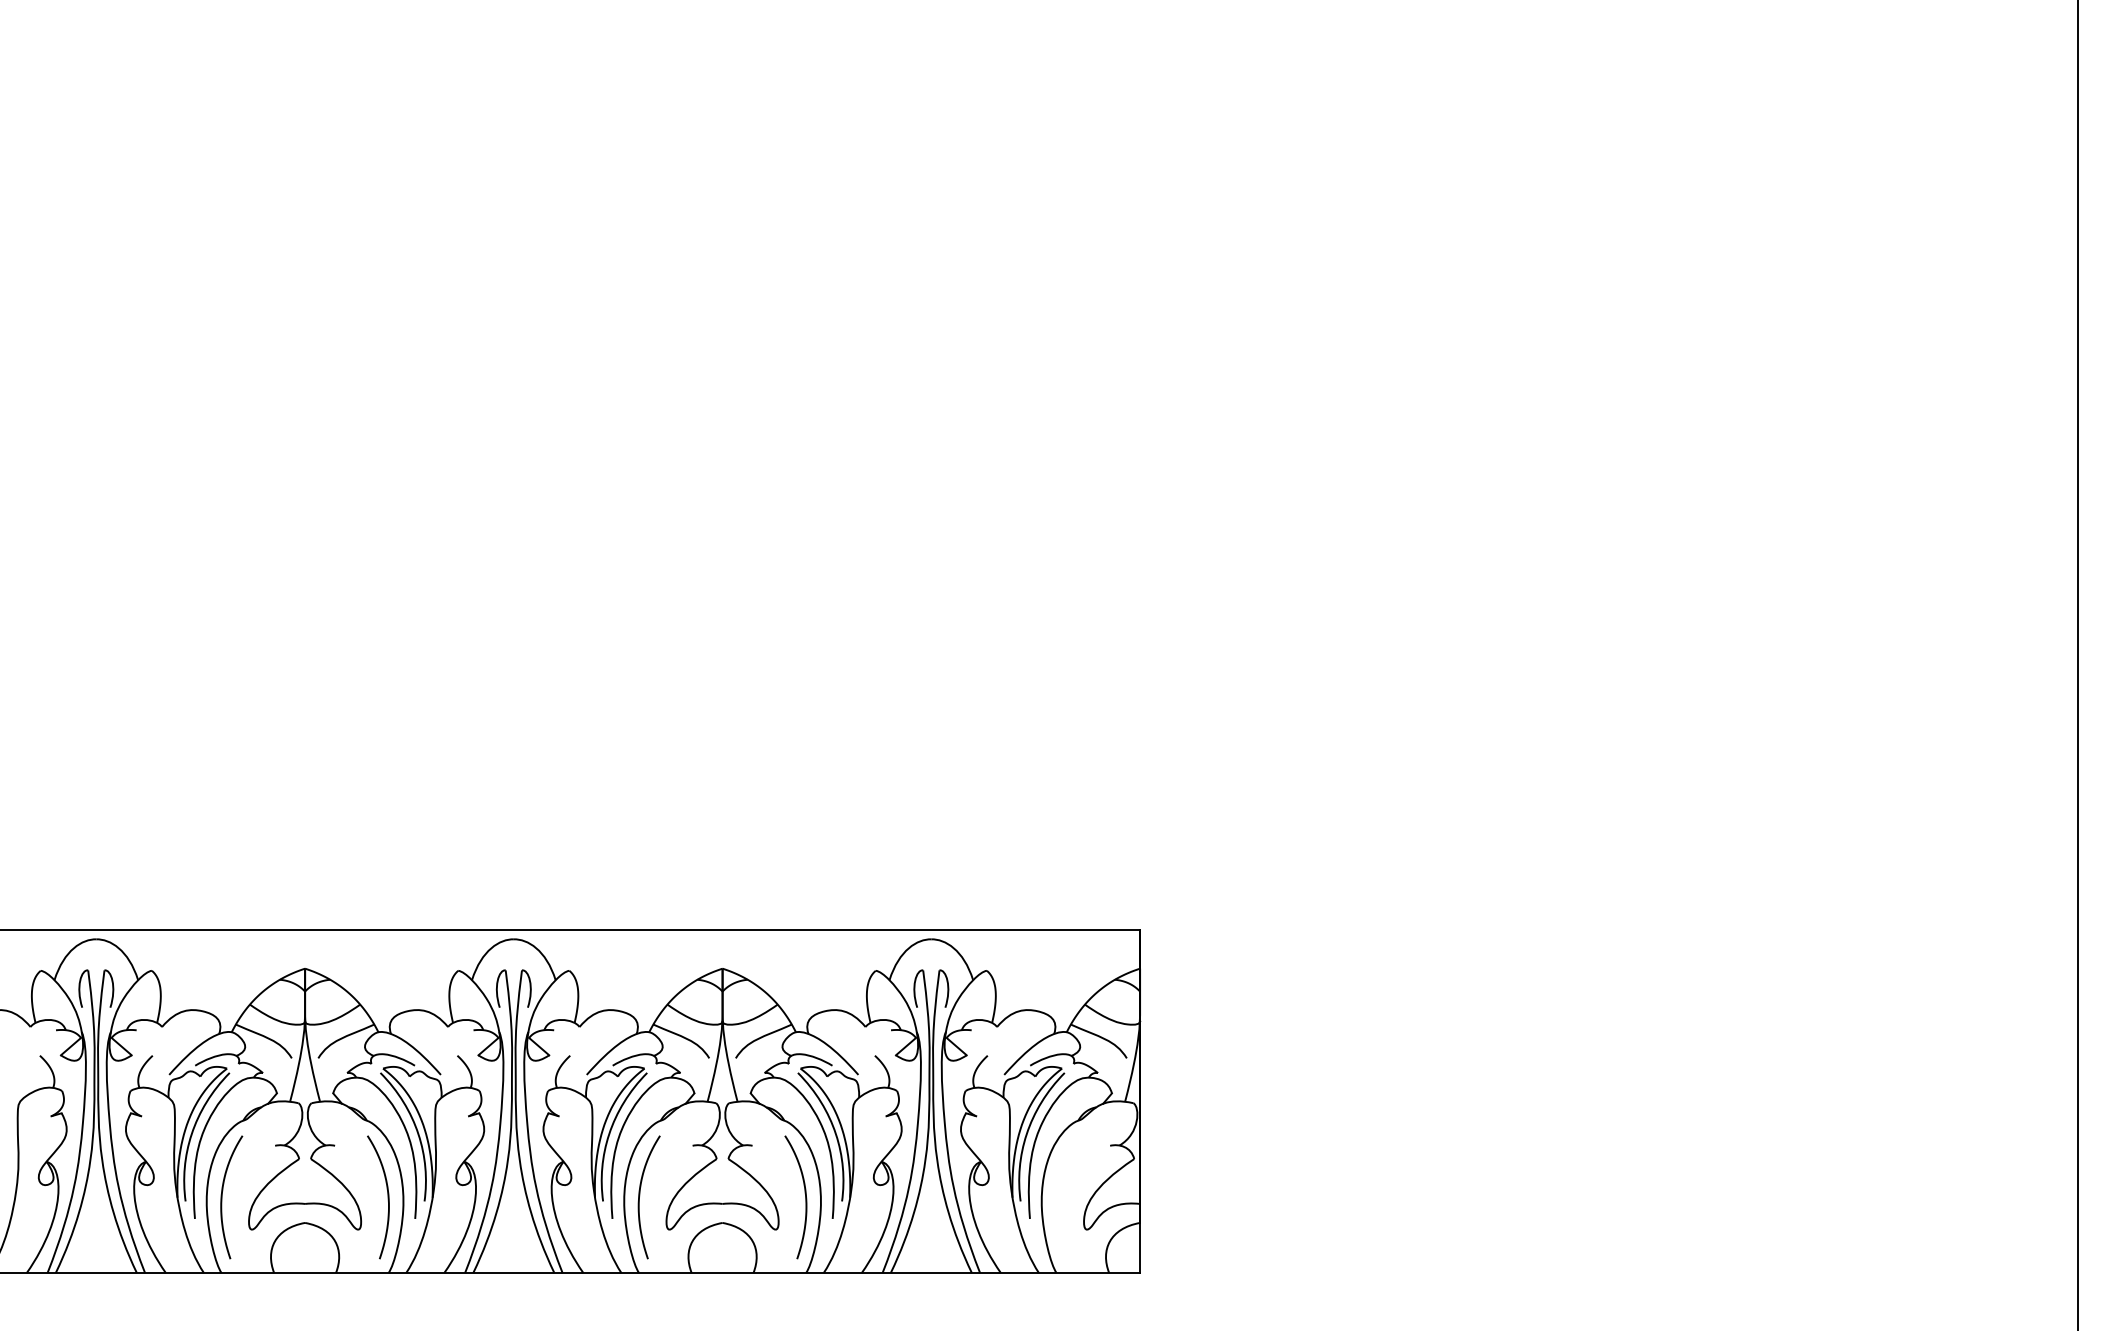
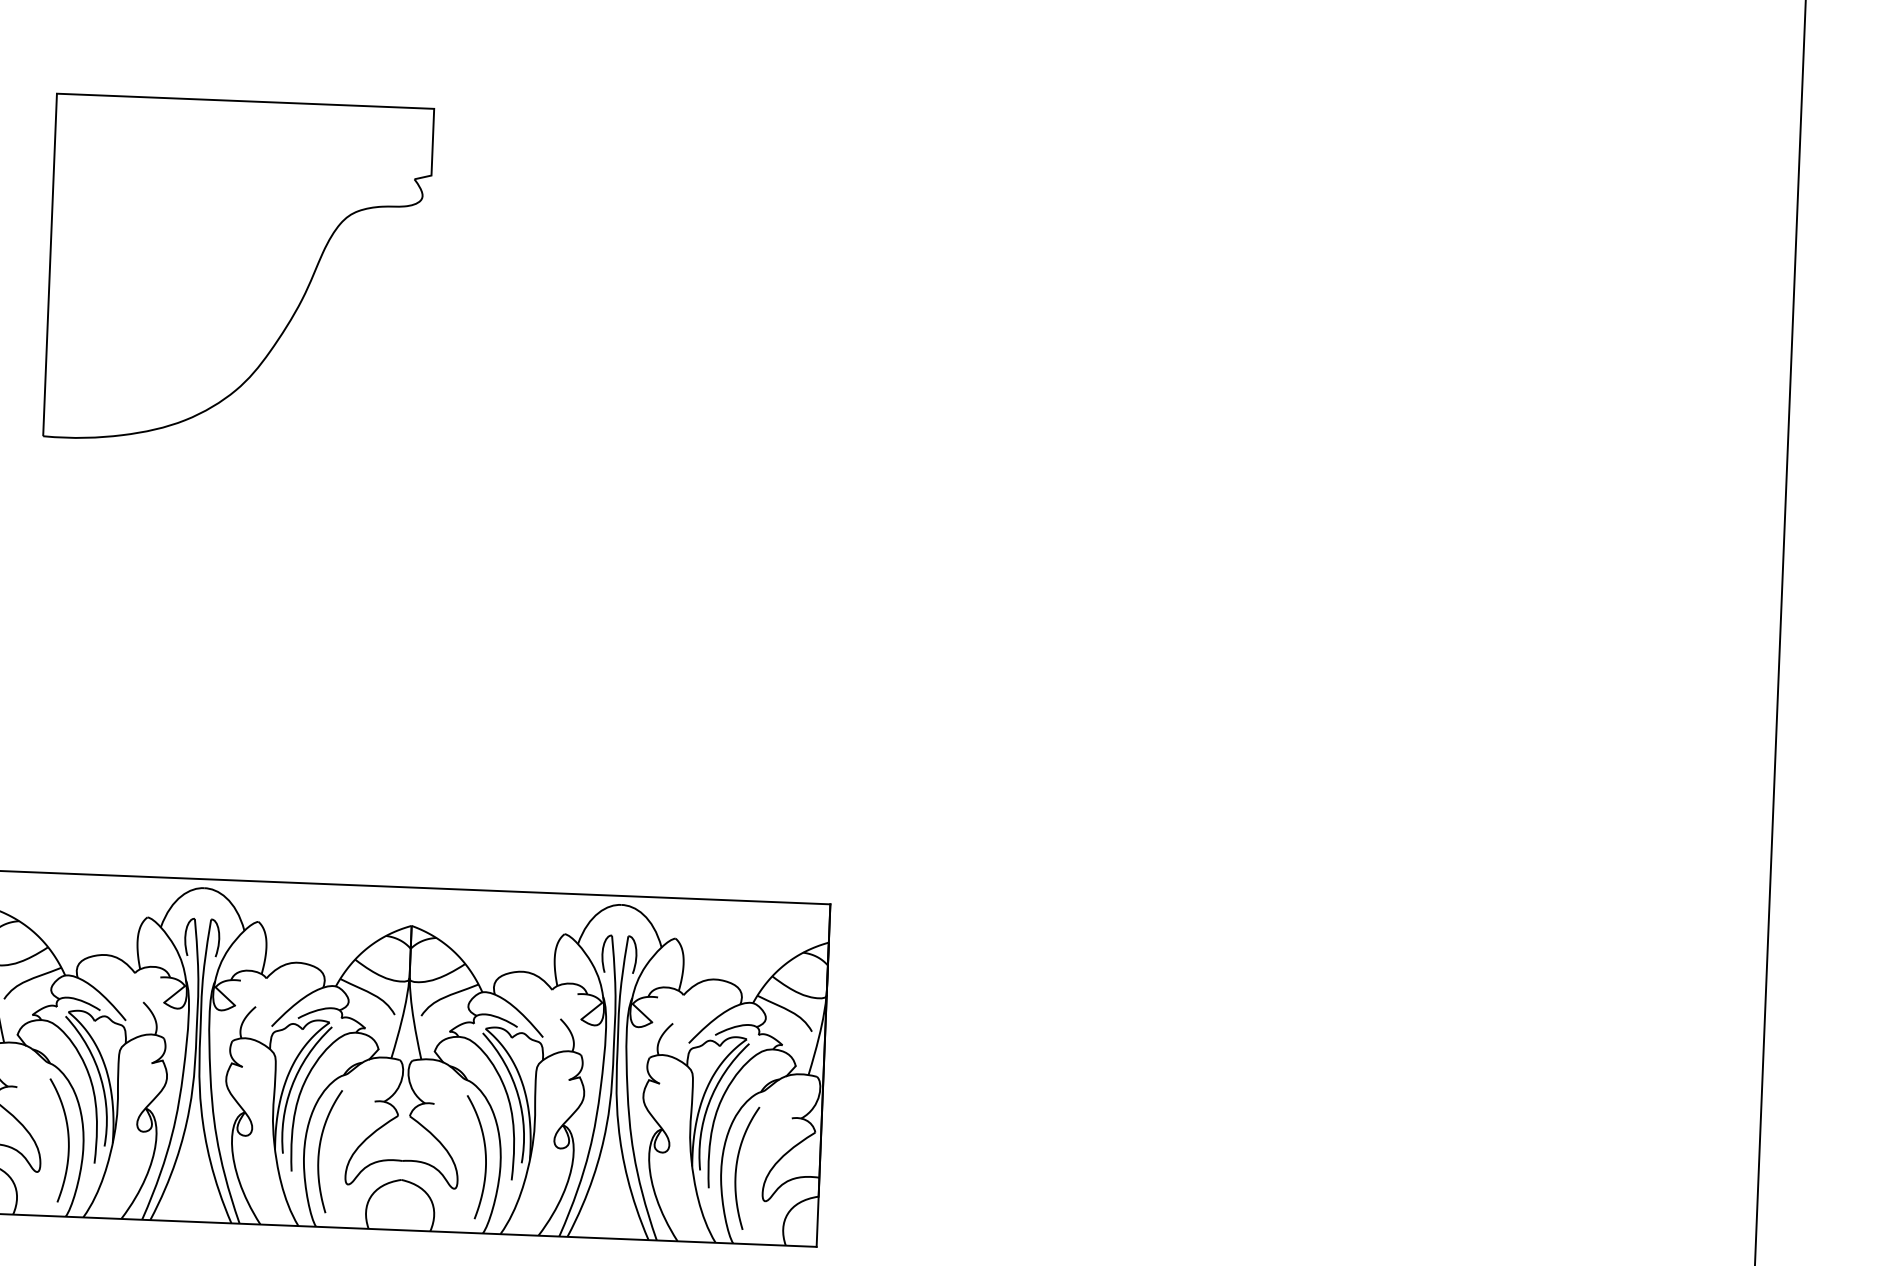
part: (523, 322) -> (238, 272), added
curve: (1057, 1197) -> (737, 1167), added

